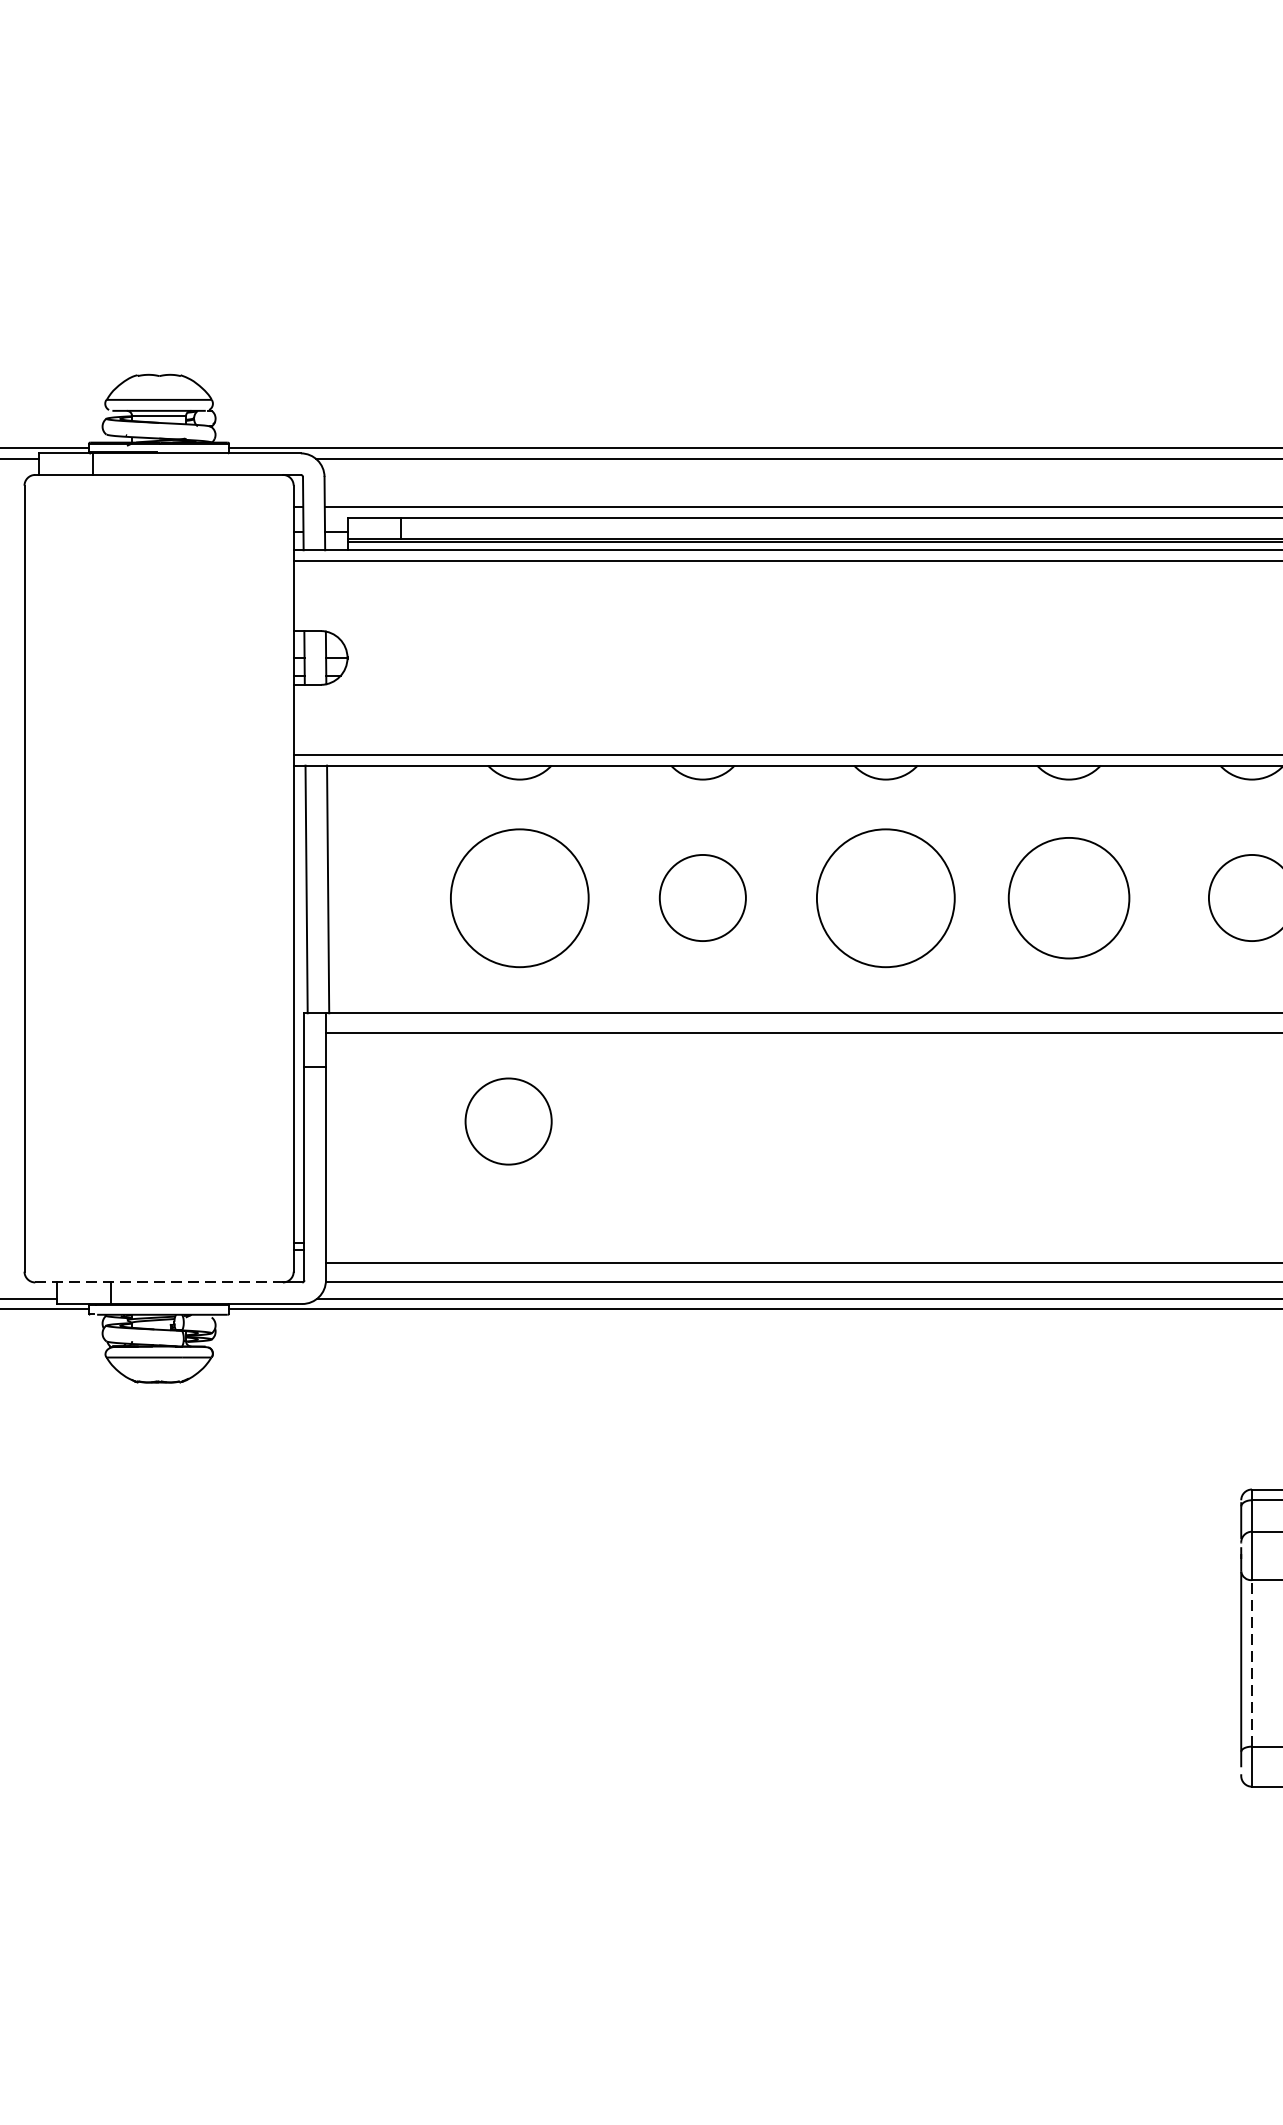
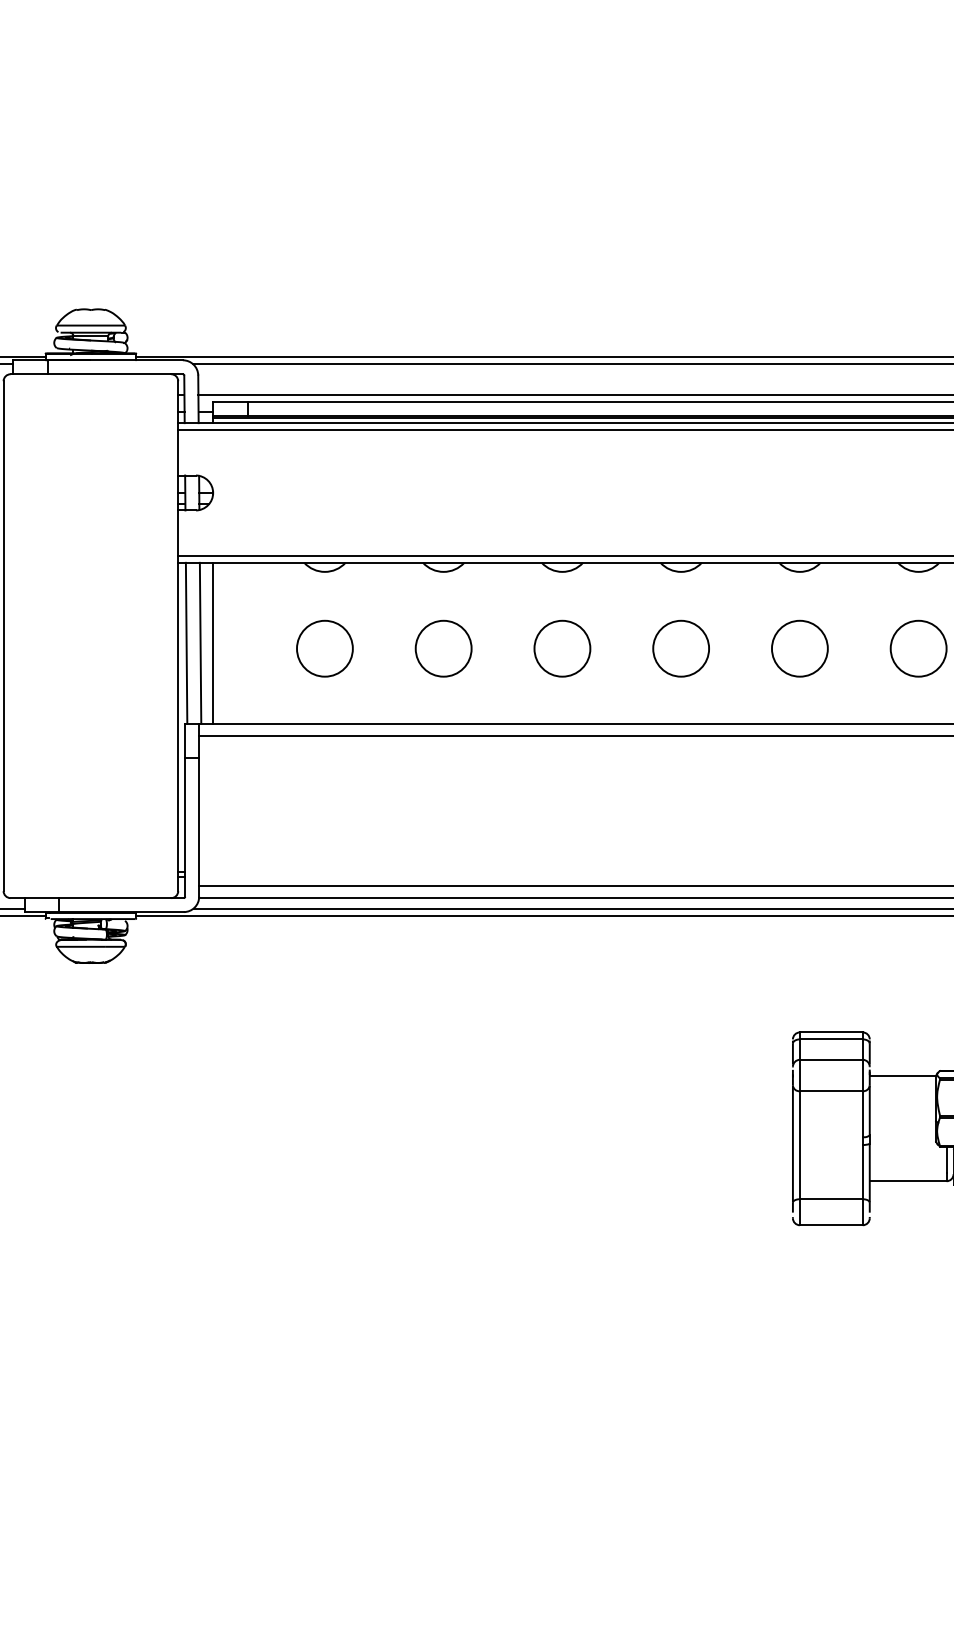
line: (348, 888) -> (213, 642), added
circle: (519, 897) -> (324, 648), size x0.62
circle: (886, 897) -> (562, 648), size x0.62
circle: (1067, 897) -> (680, 648), size x0.71
circle: (508, 1121) -> (317, 793), removed
line: (159, 1283) -> (91, 898), dashed -> solid
line: (1251, 1662) -> (799, 1144), dashed -> solid

